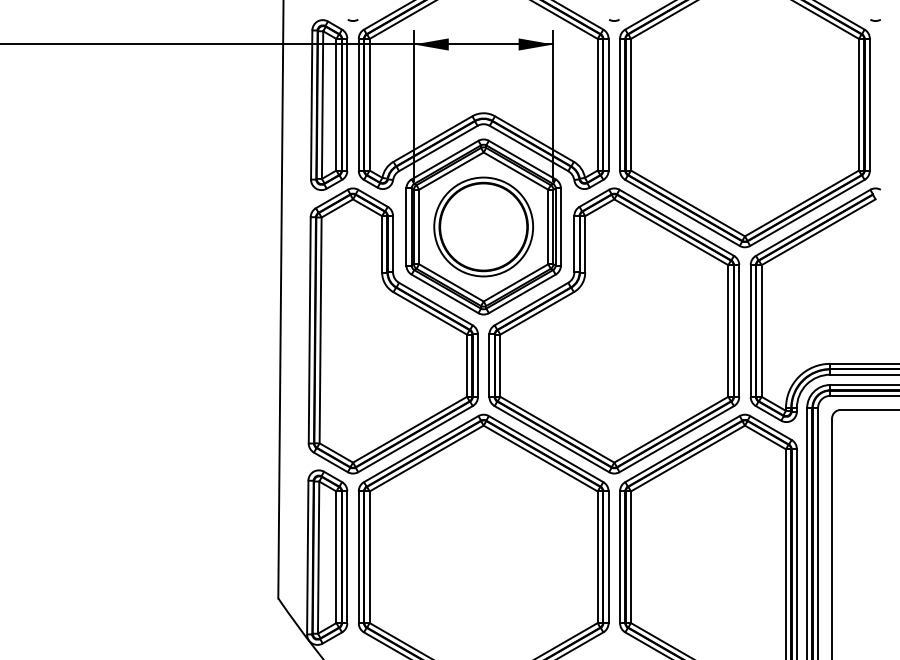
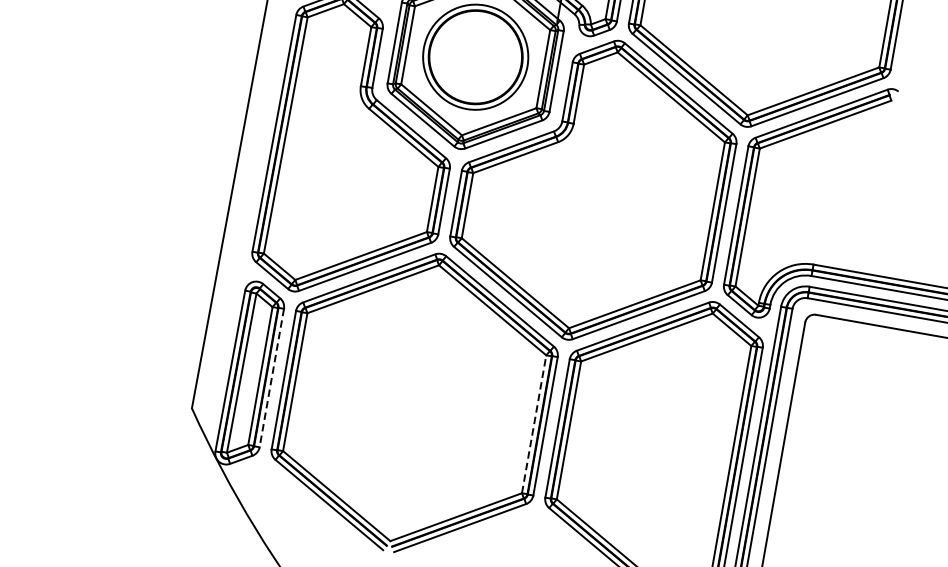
line: (347, 557) -> (271, 378), solid -> dashed
line: (597, 557) -> (533, 424), solid -> dashed

